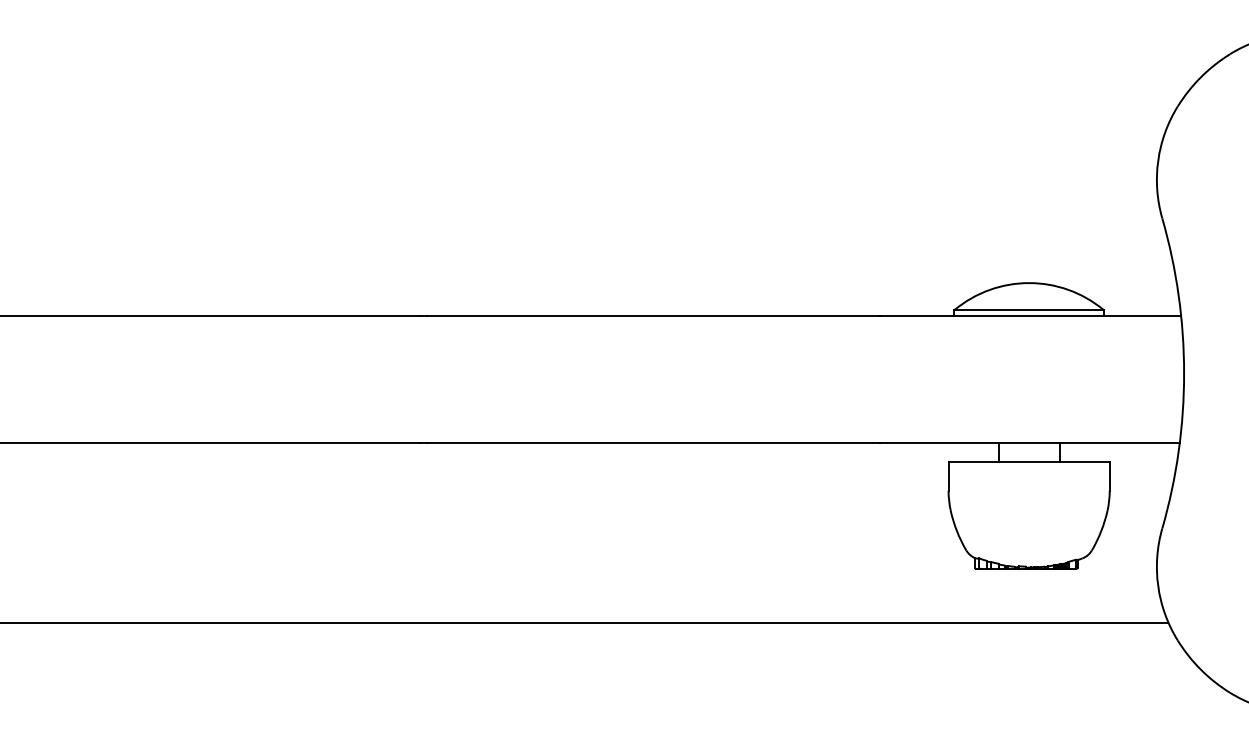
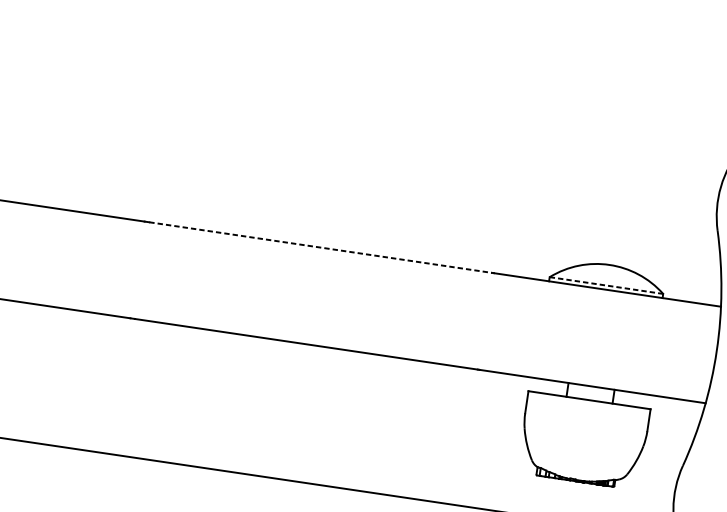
line: (1029, 310) -> (606, 285), solid -> dashed
line: (653, 315) -> (321, 247), solid -> dashed

